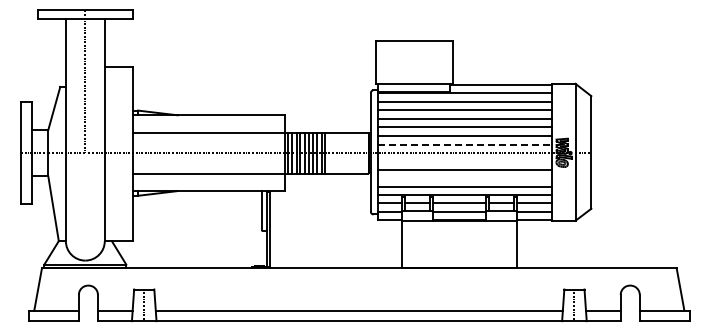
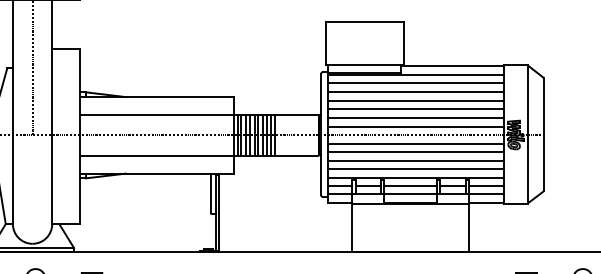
line: (465, 144) -> (416, 126), dashed -> solid
line: (464, 161) -> (415, 143), added
line: (464, 178) -> (415, 160), added

